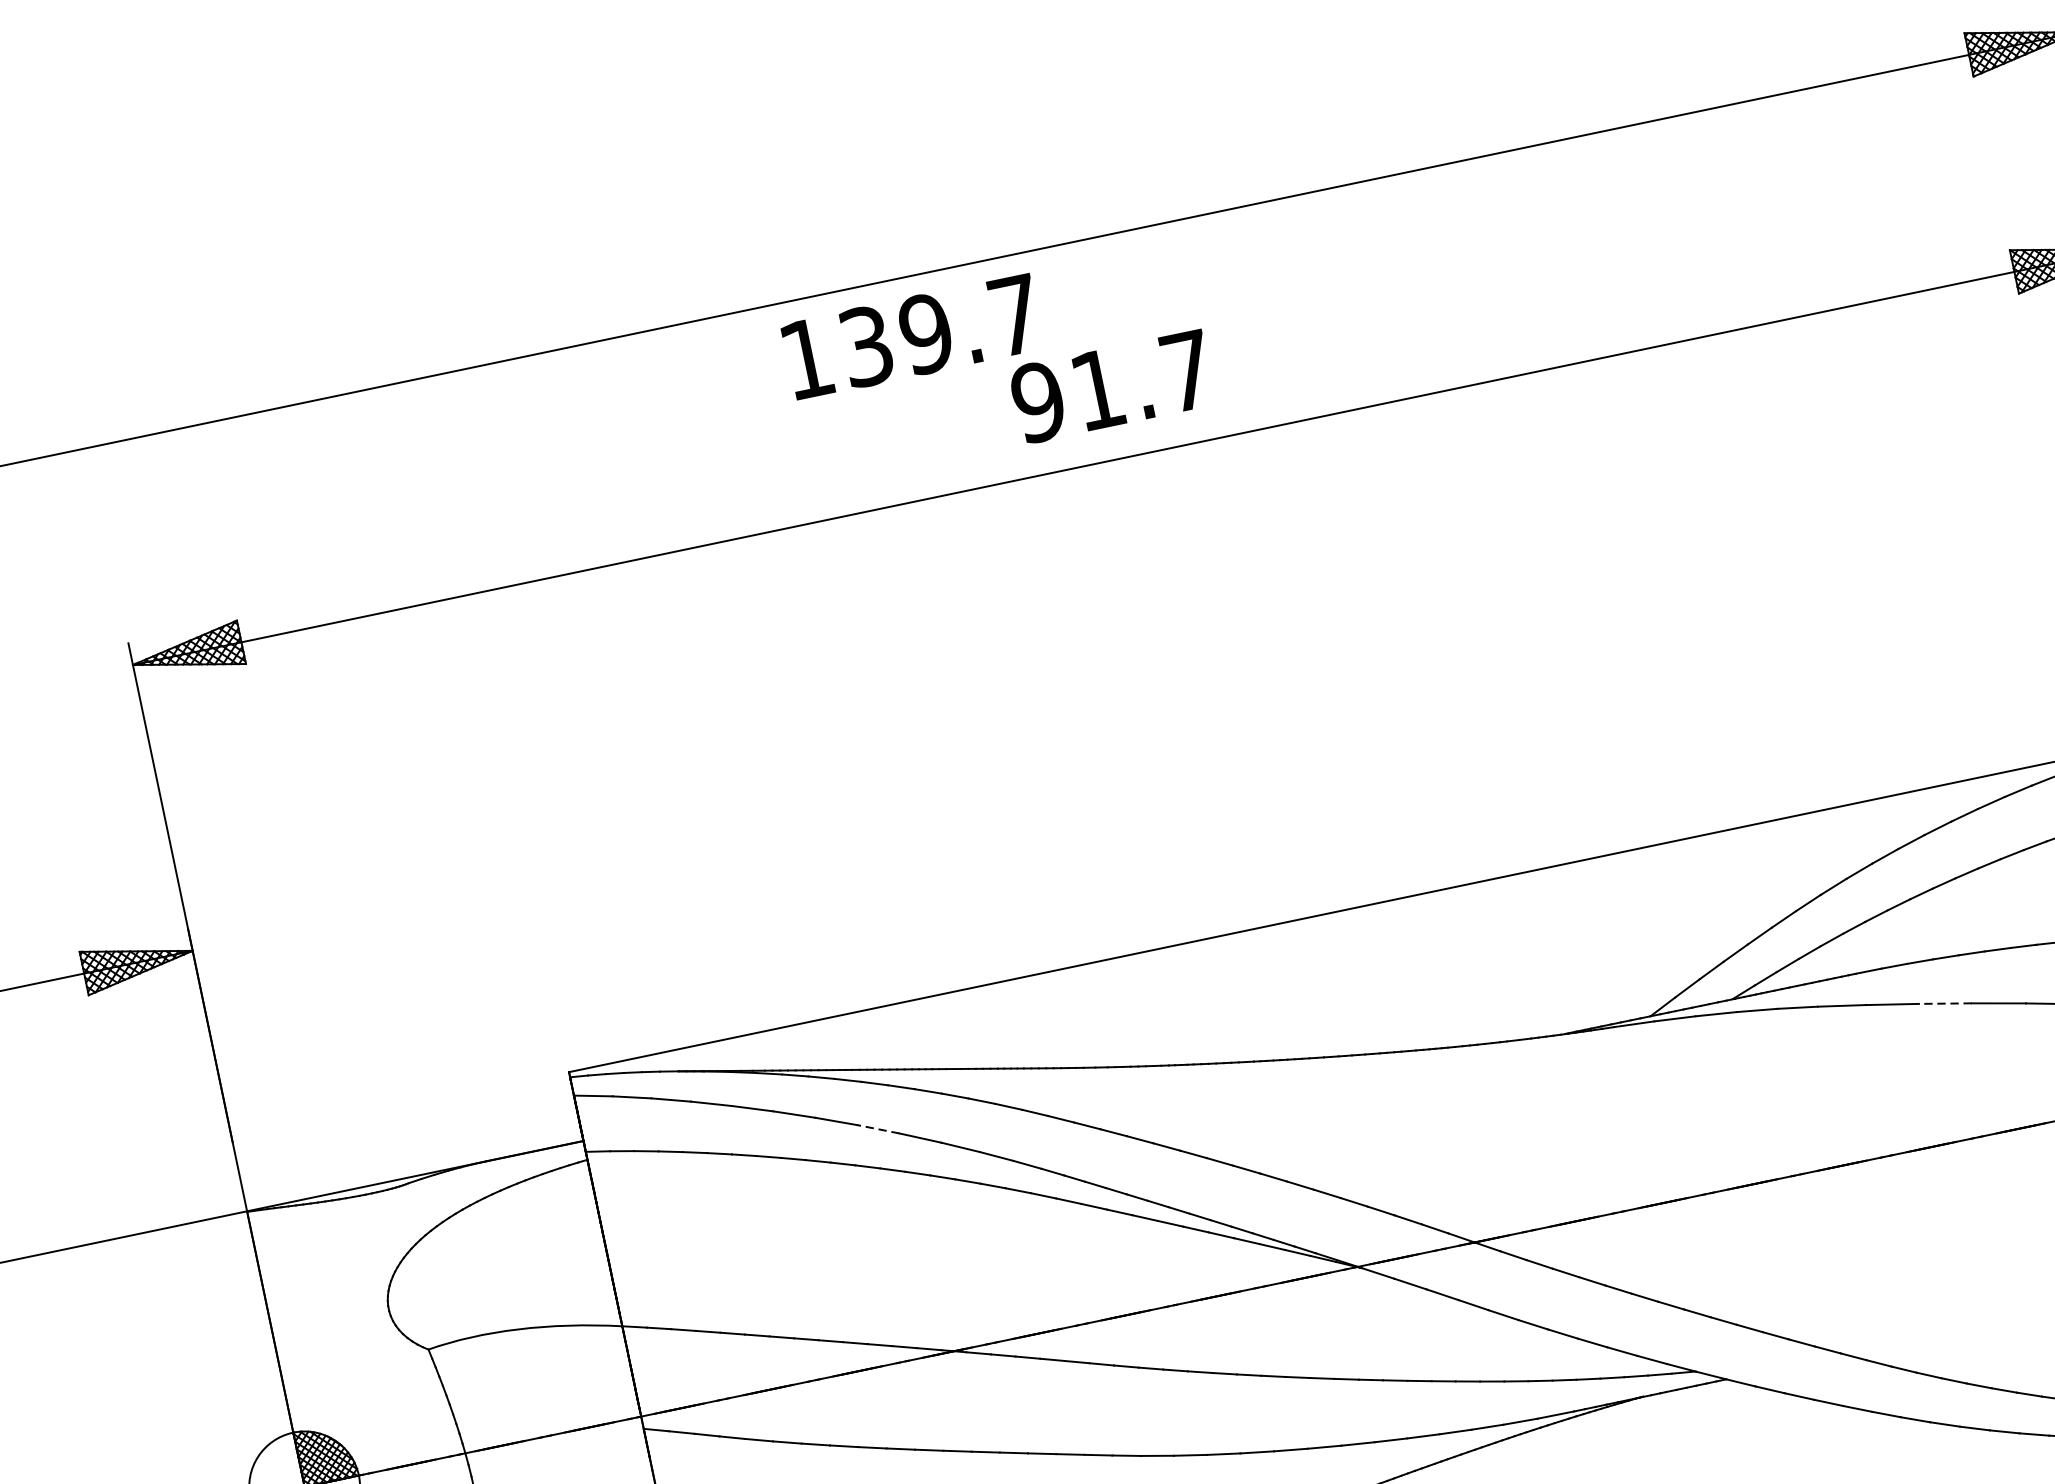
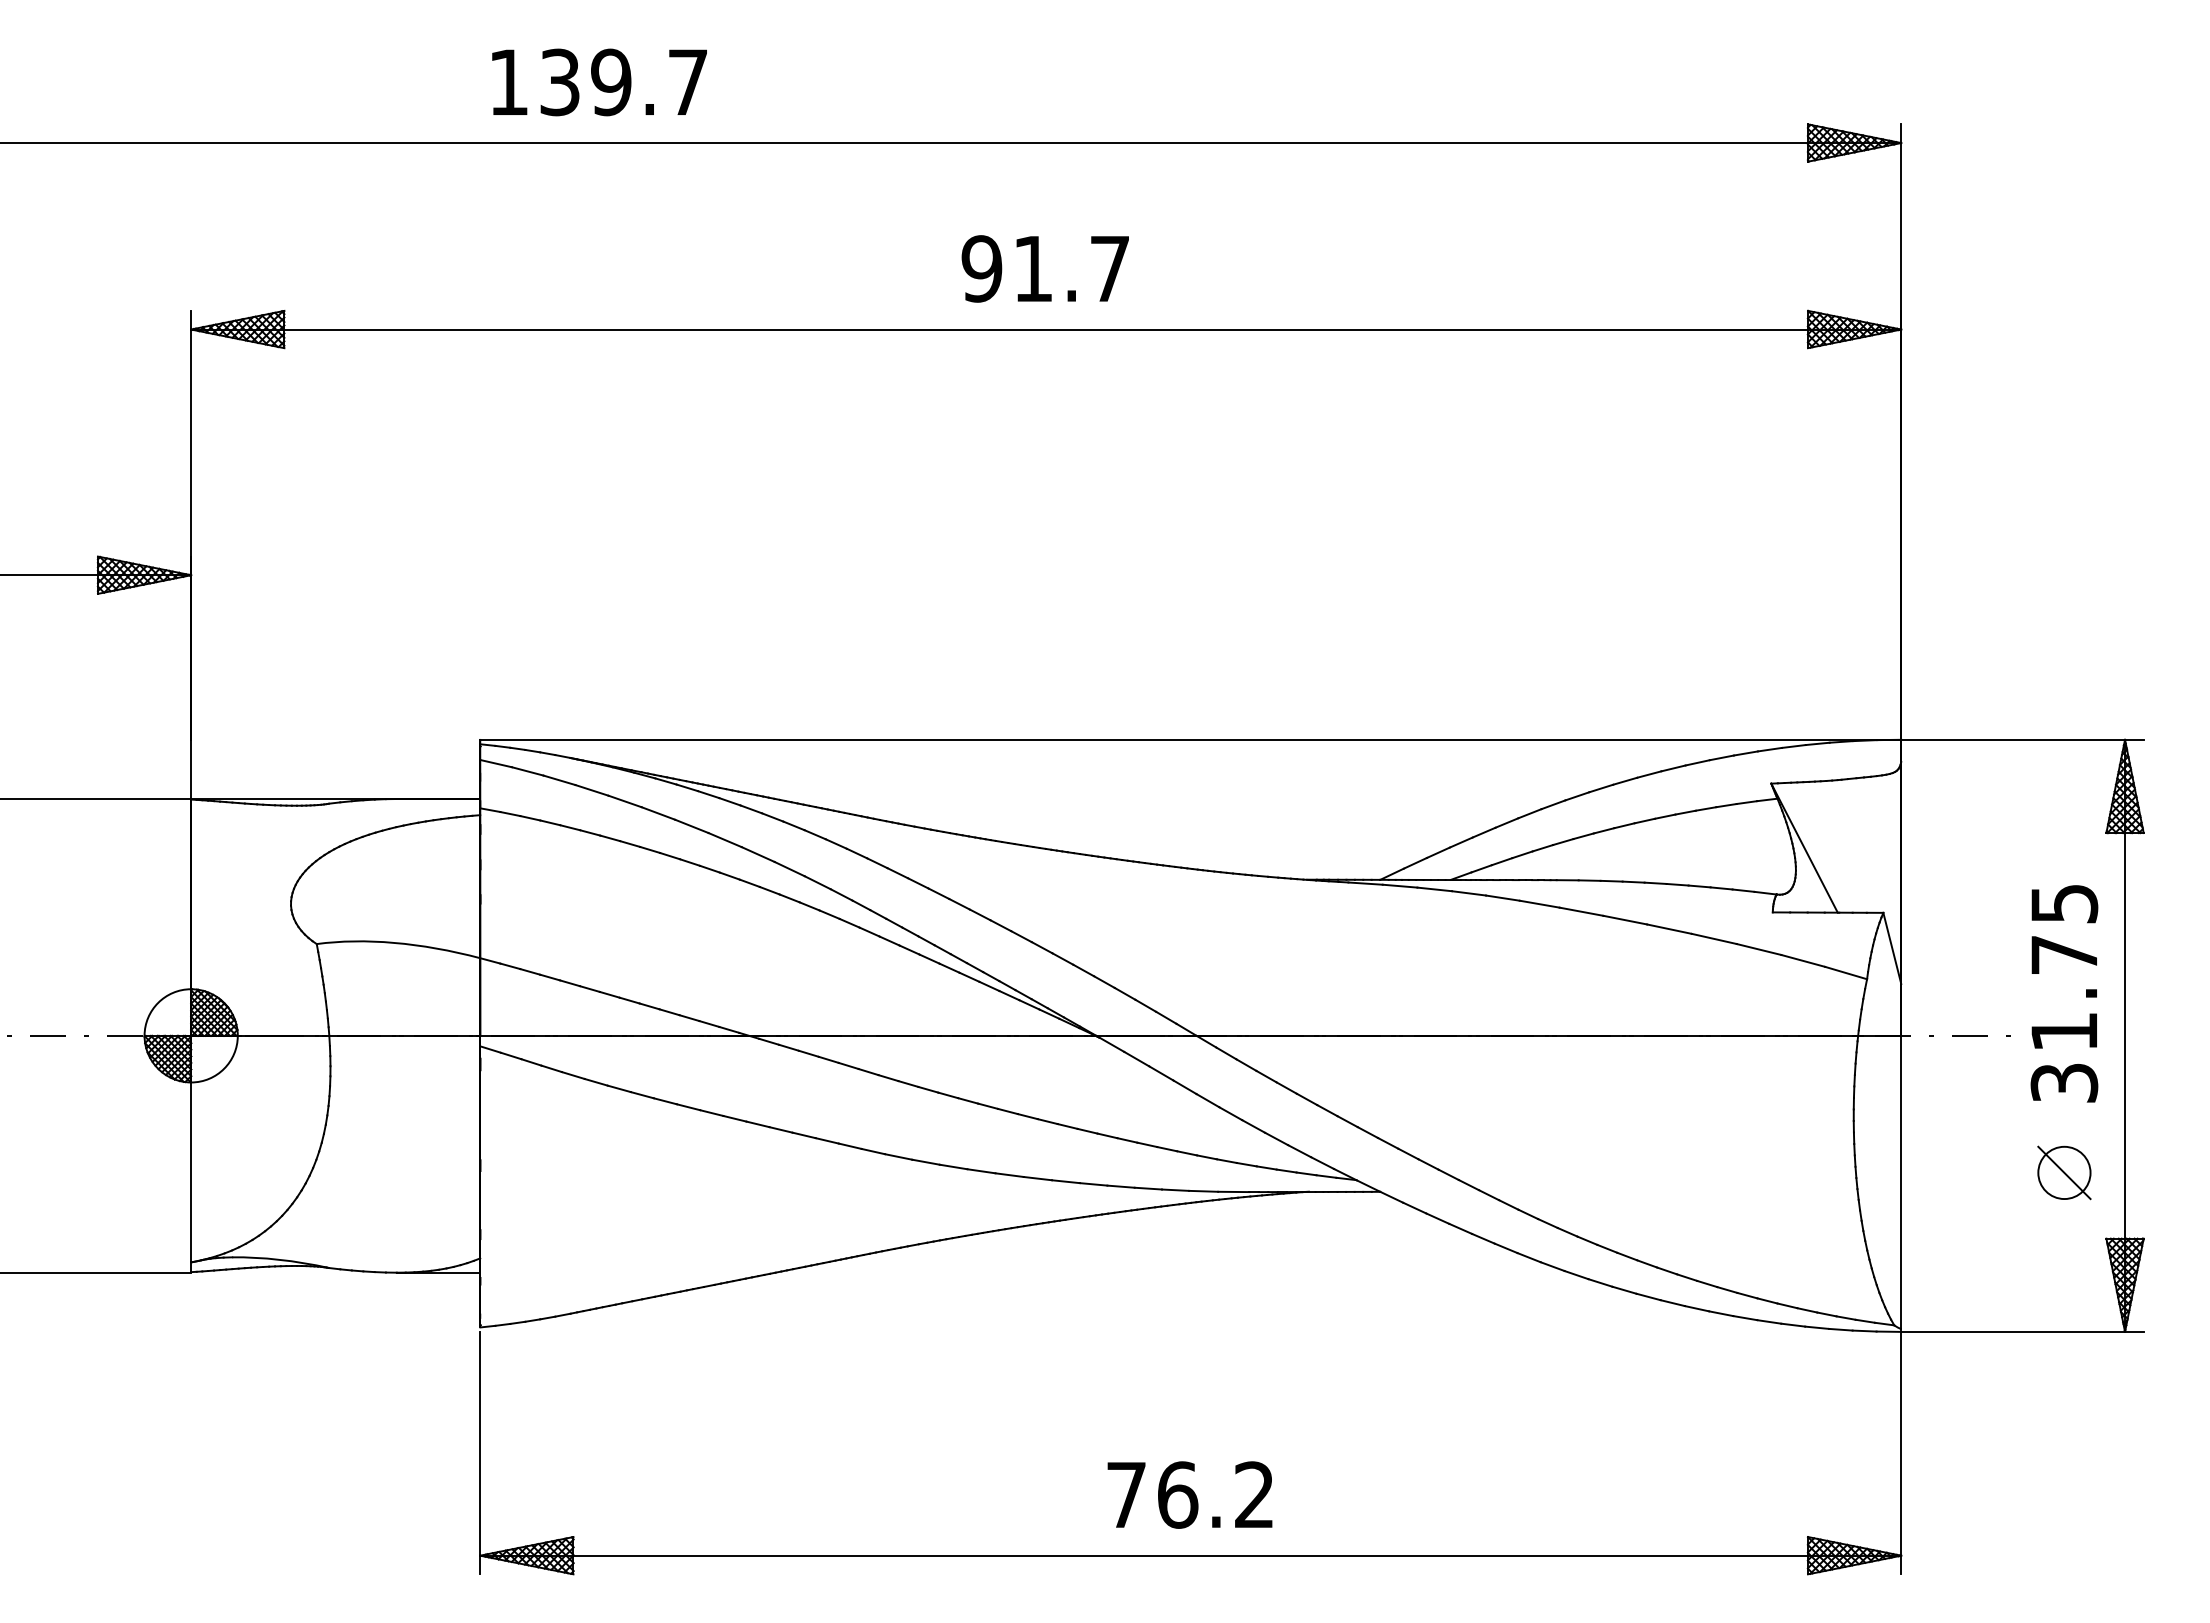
text: (912, 336) -> (599, 82), moved
line: (1944, 1004) -> (1624, 920), dashed -> solid
line: (877, 1128) -> (724, 839), dashed -> solid

